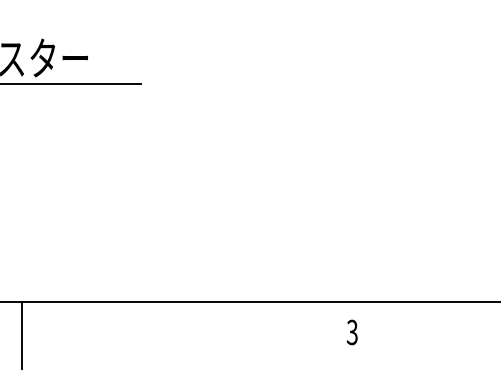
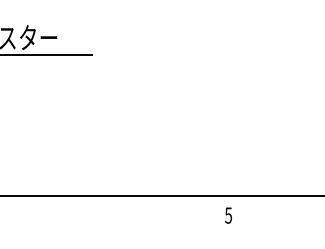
text: (352, 330) -> (228, 214), 3 -> 5
line: (22, 335) -> (14, 217), removed

